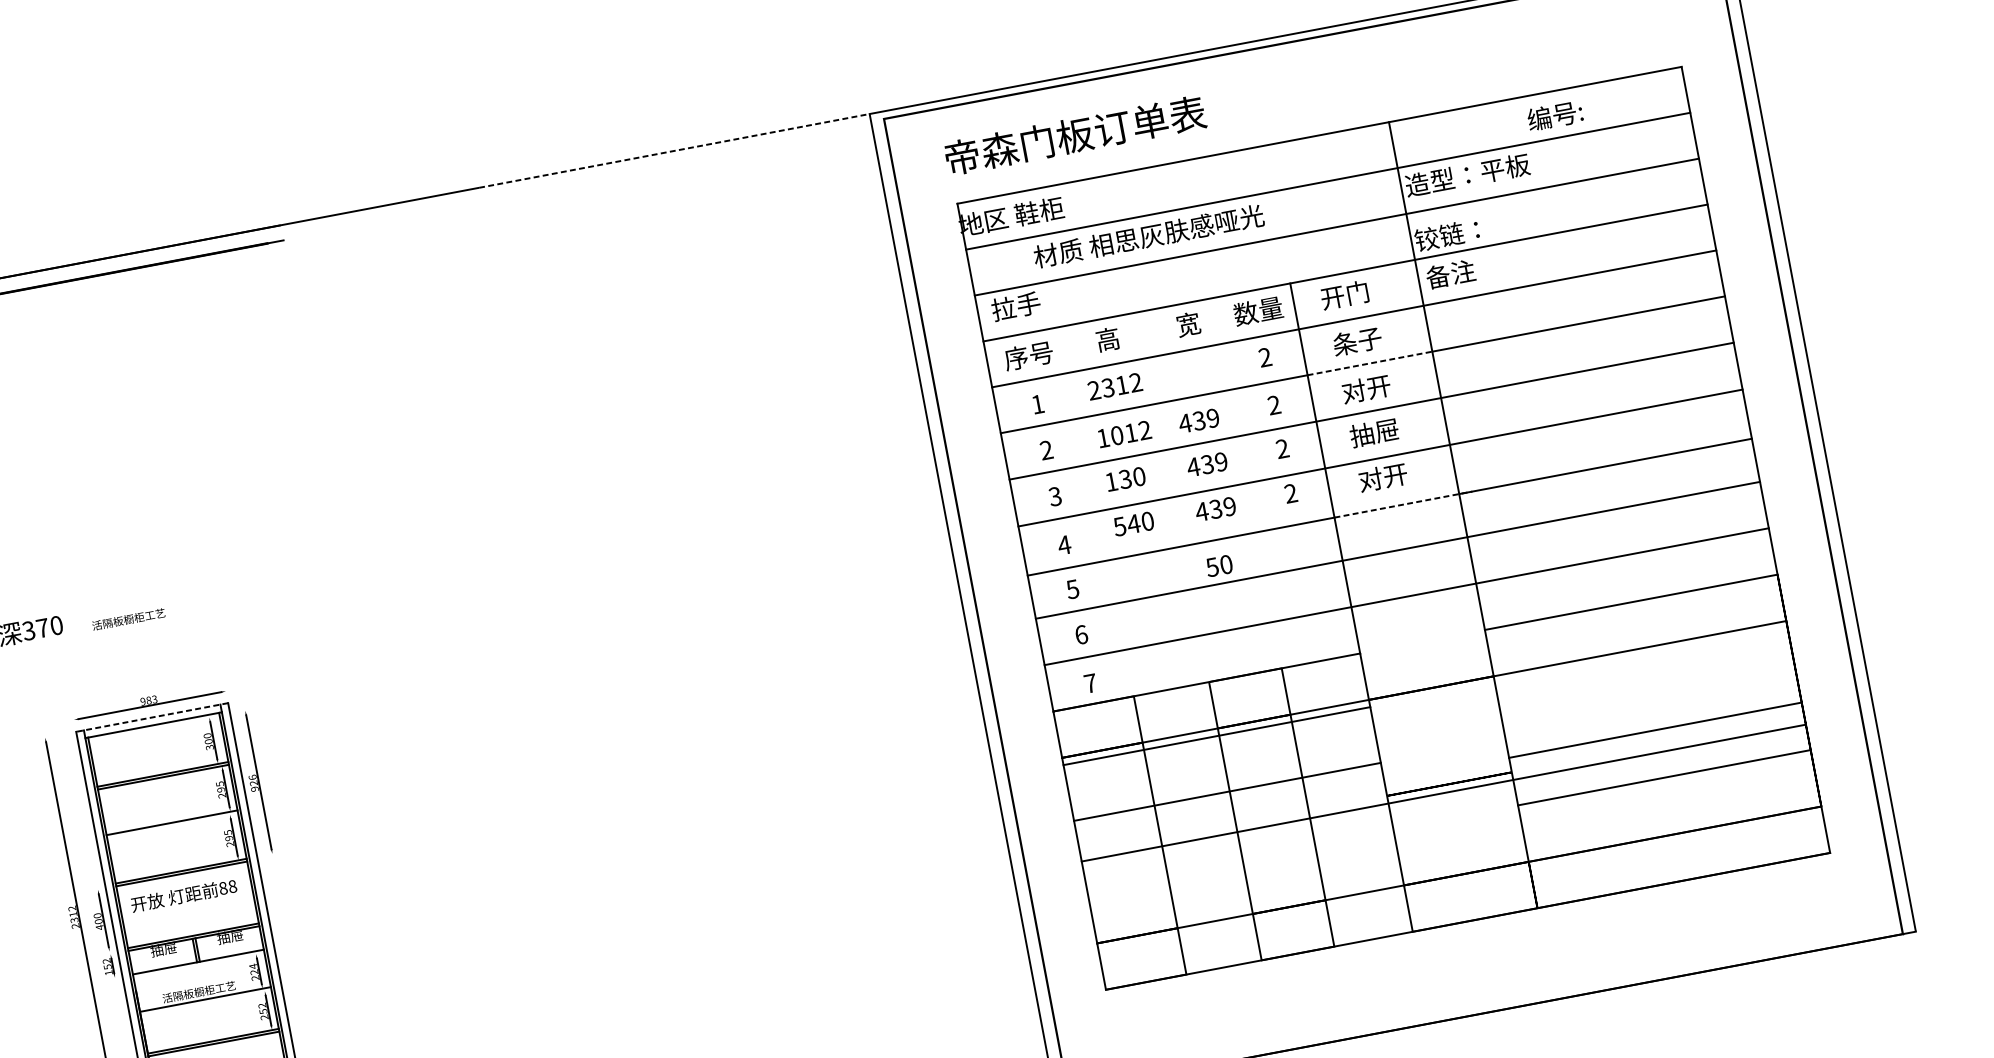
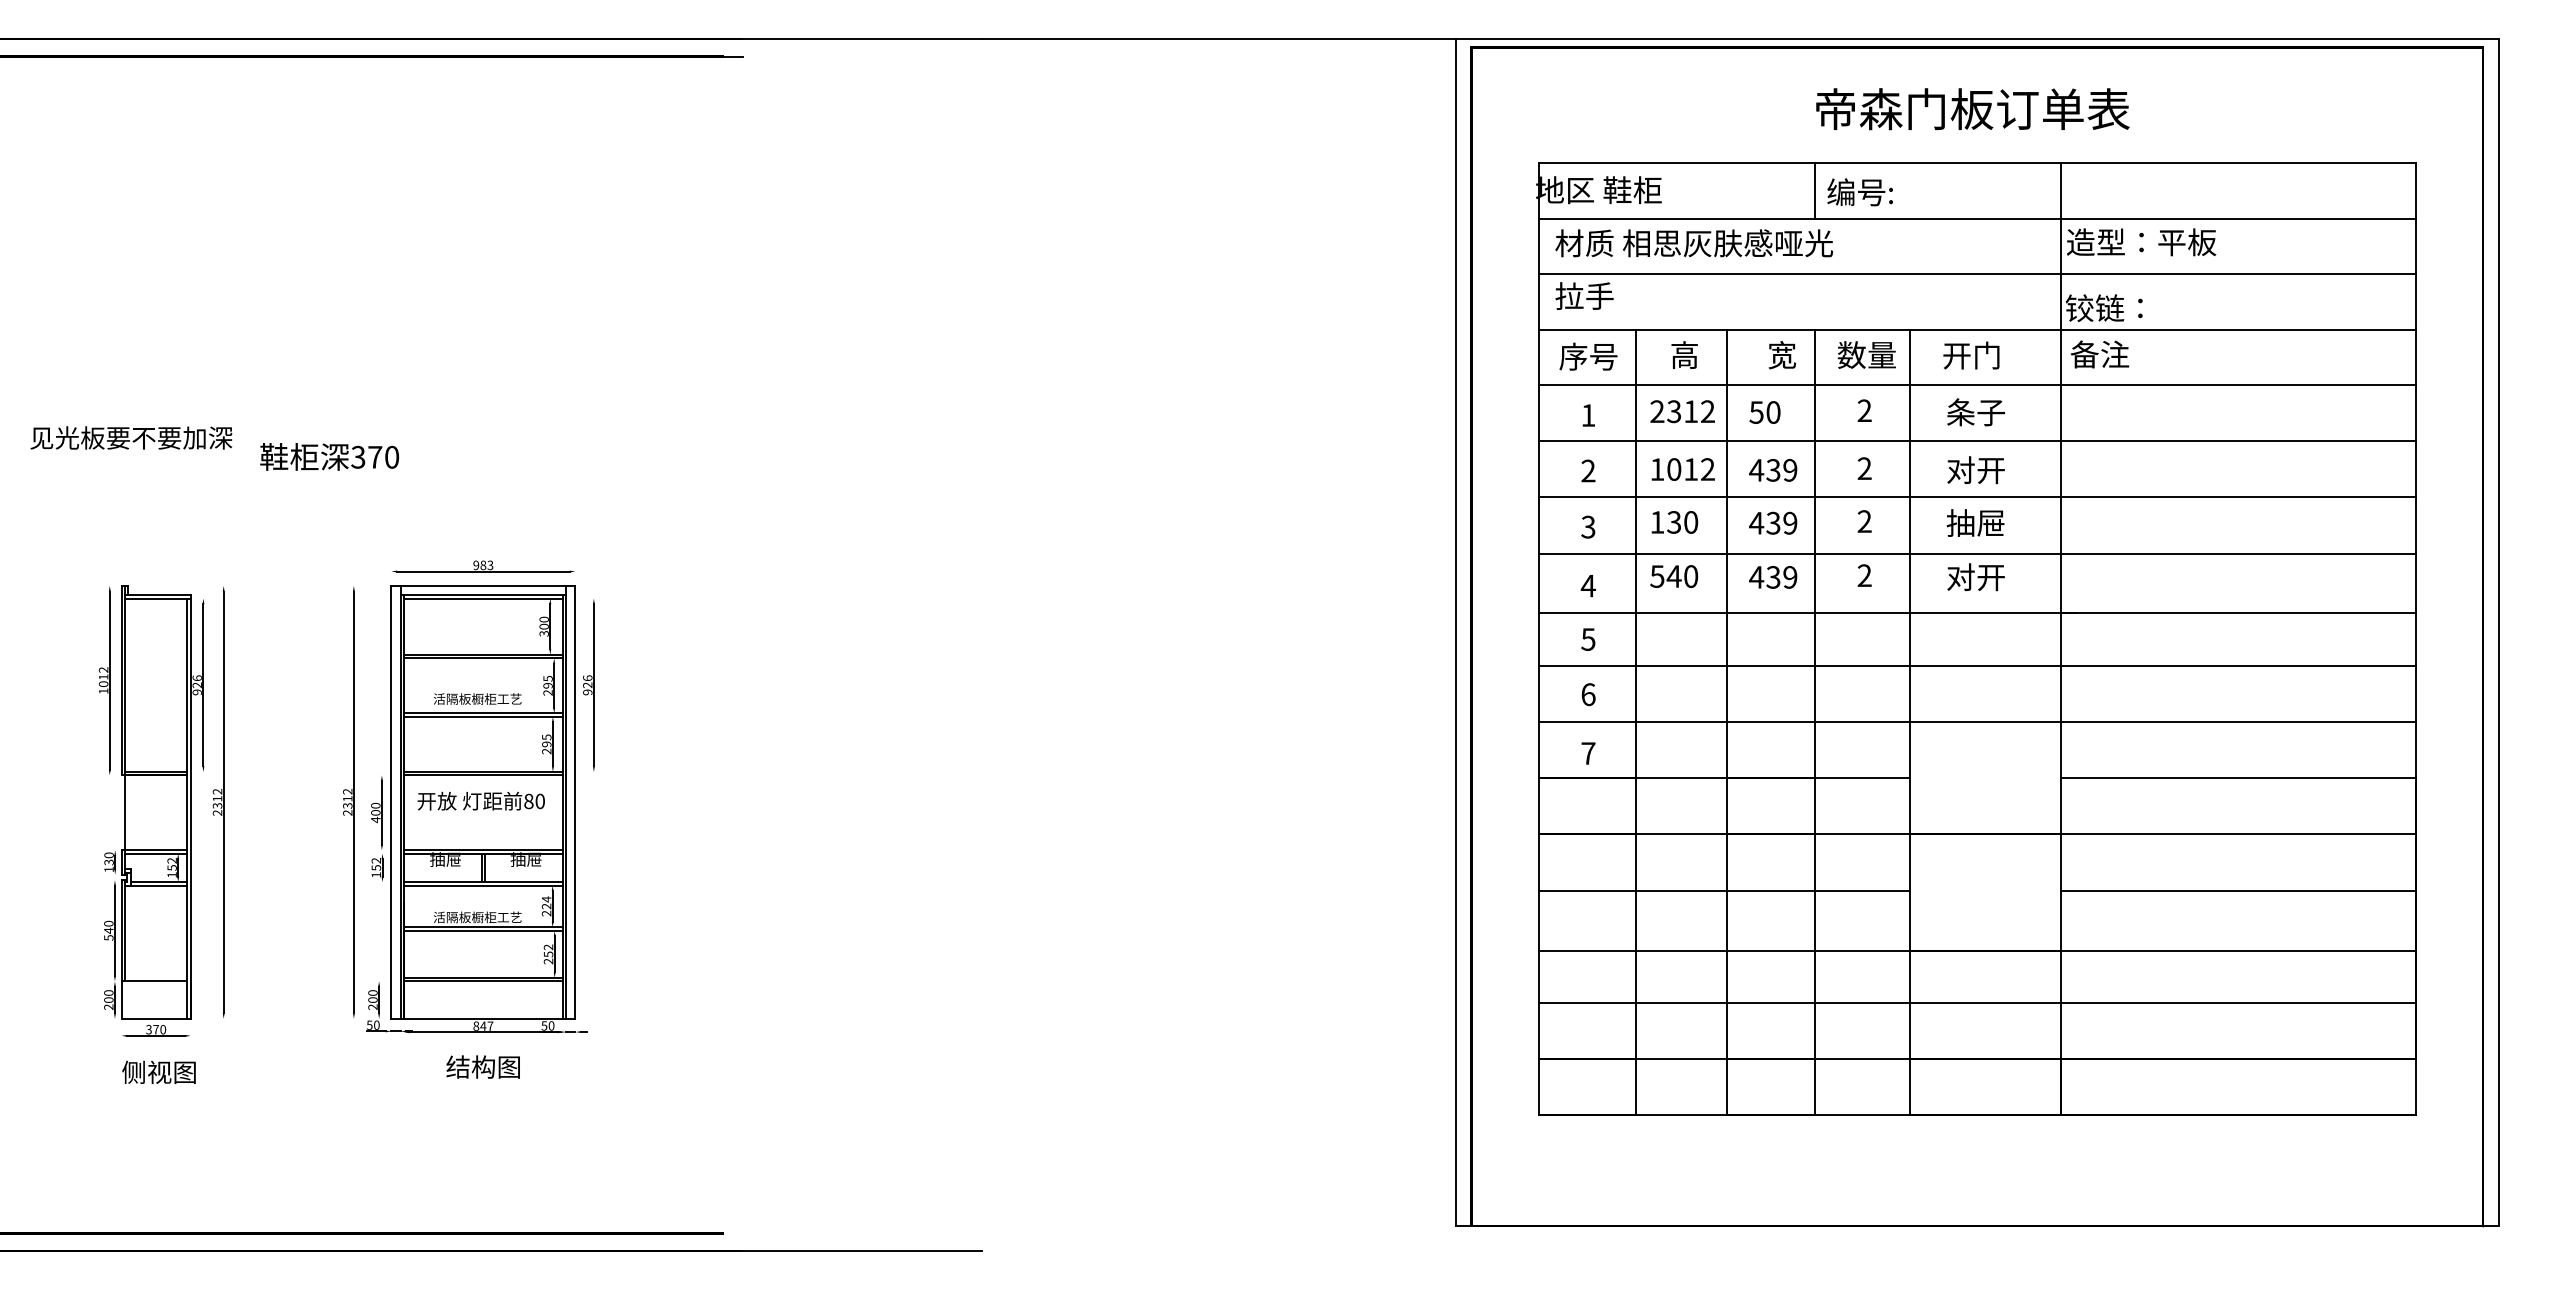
text: (1554, 116) -> (1859, 192), moved
text: (1075, 135) -> (1972, 109), moved
line: (674, 150) -> (1219, 38), dashed -> solid
line: (1190, 183) -> (1815, 190), added
text: (1148, 236) -> (1694, 243), moved
line: (1369, 363) -> (1985, 440), dashed -> solid
line: (1246, 482) -> (1815, 553), added
line: (1174, 496) -> (1727, 553), added
line: (1404, 504) -> (1994, 613), dashed -> solid
line: (1099, 510) -> (1636, 553), added
text: (1218, 566) -> (1764, 412), moved
text: (128, 619) -> (477, 698), moved
line: (151, 717) -> (482, 585), dashed -> solid
line: (154, 727) -> (483, 598), added
line: (1655, 729) -> (2238, 890), moved
line: (1216, 735) -> (1724, 890), moved
line: (1664, 777) -> (2238, 950), moved
line: (1227, 791) -> (1724, 950), moved
line: (1443, 793) -> (1976, 1002), moved
line: (172, 825) -> (483, 716), added
text: (232, 886) -> (539, 801), 88 -> 80
line: (198, 964) -> (483, 885), added
line: (206, 1001) -> (483, 930), added

